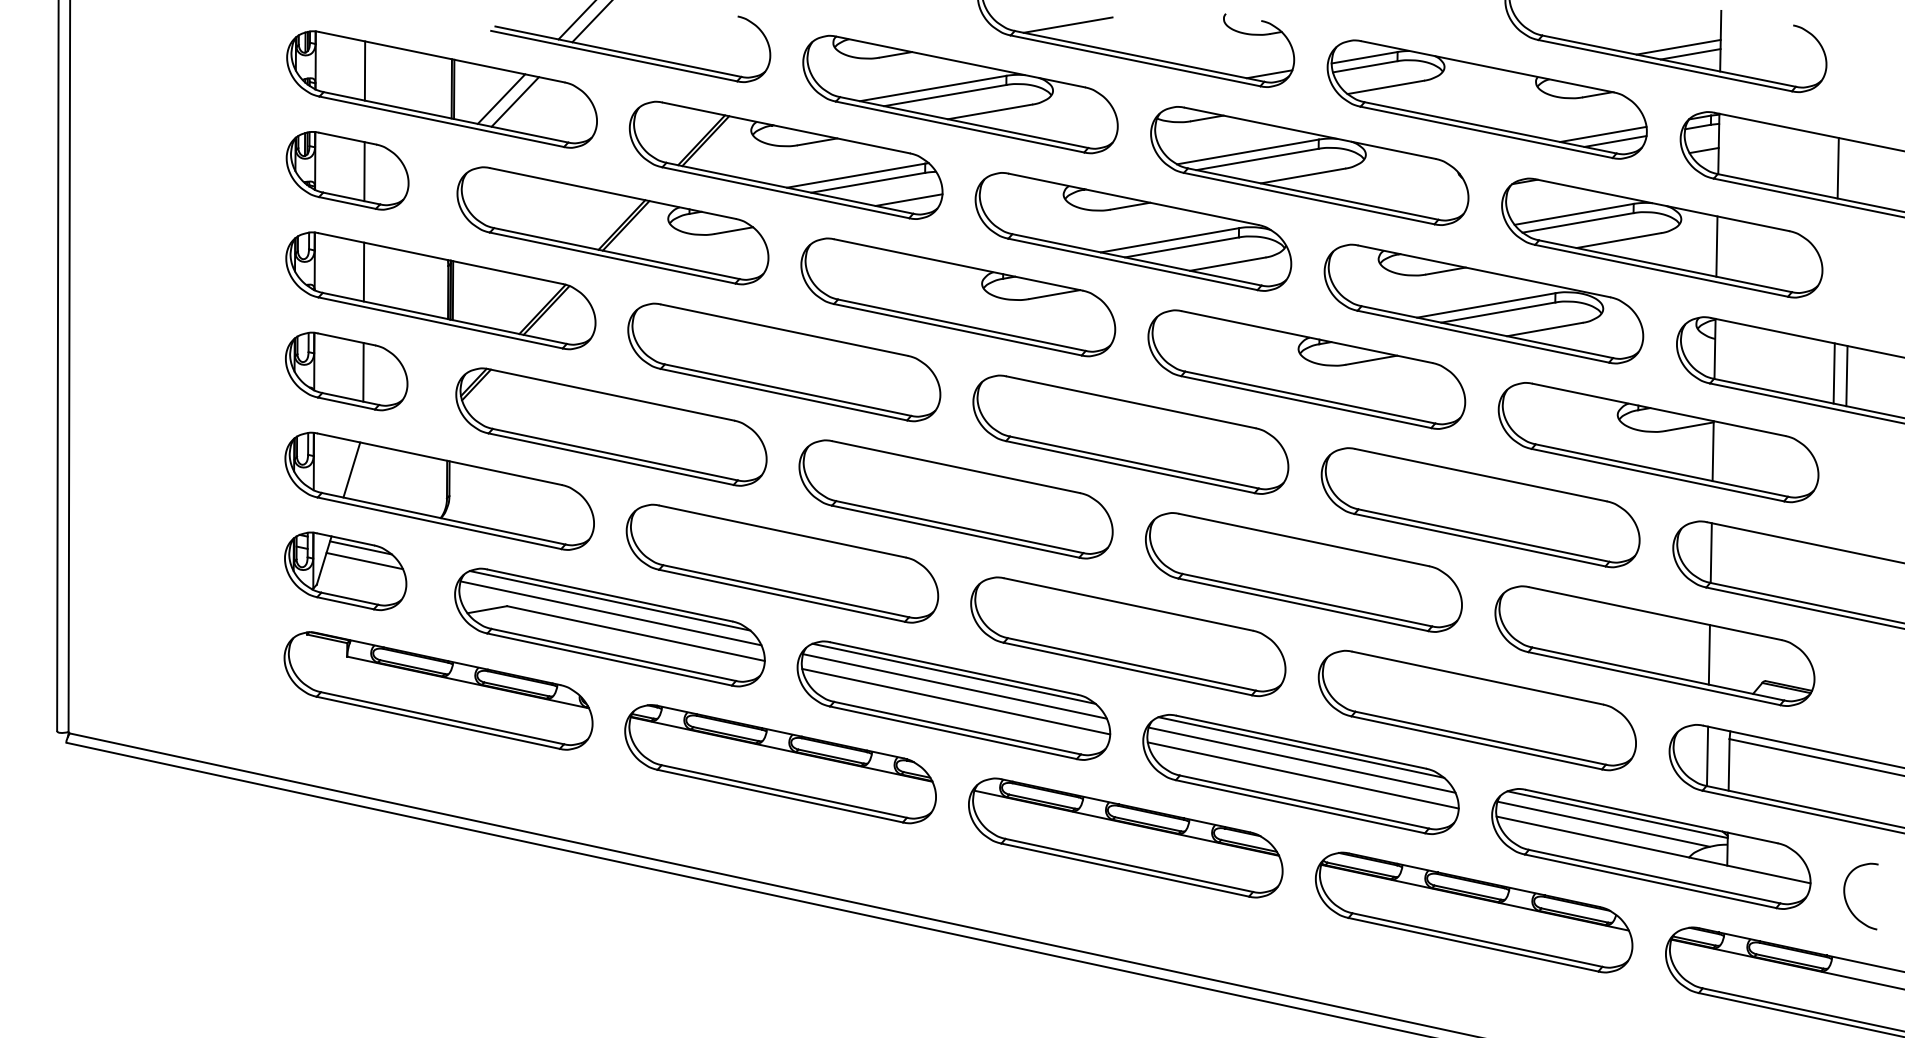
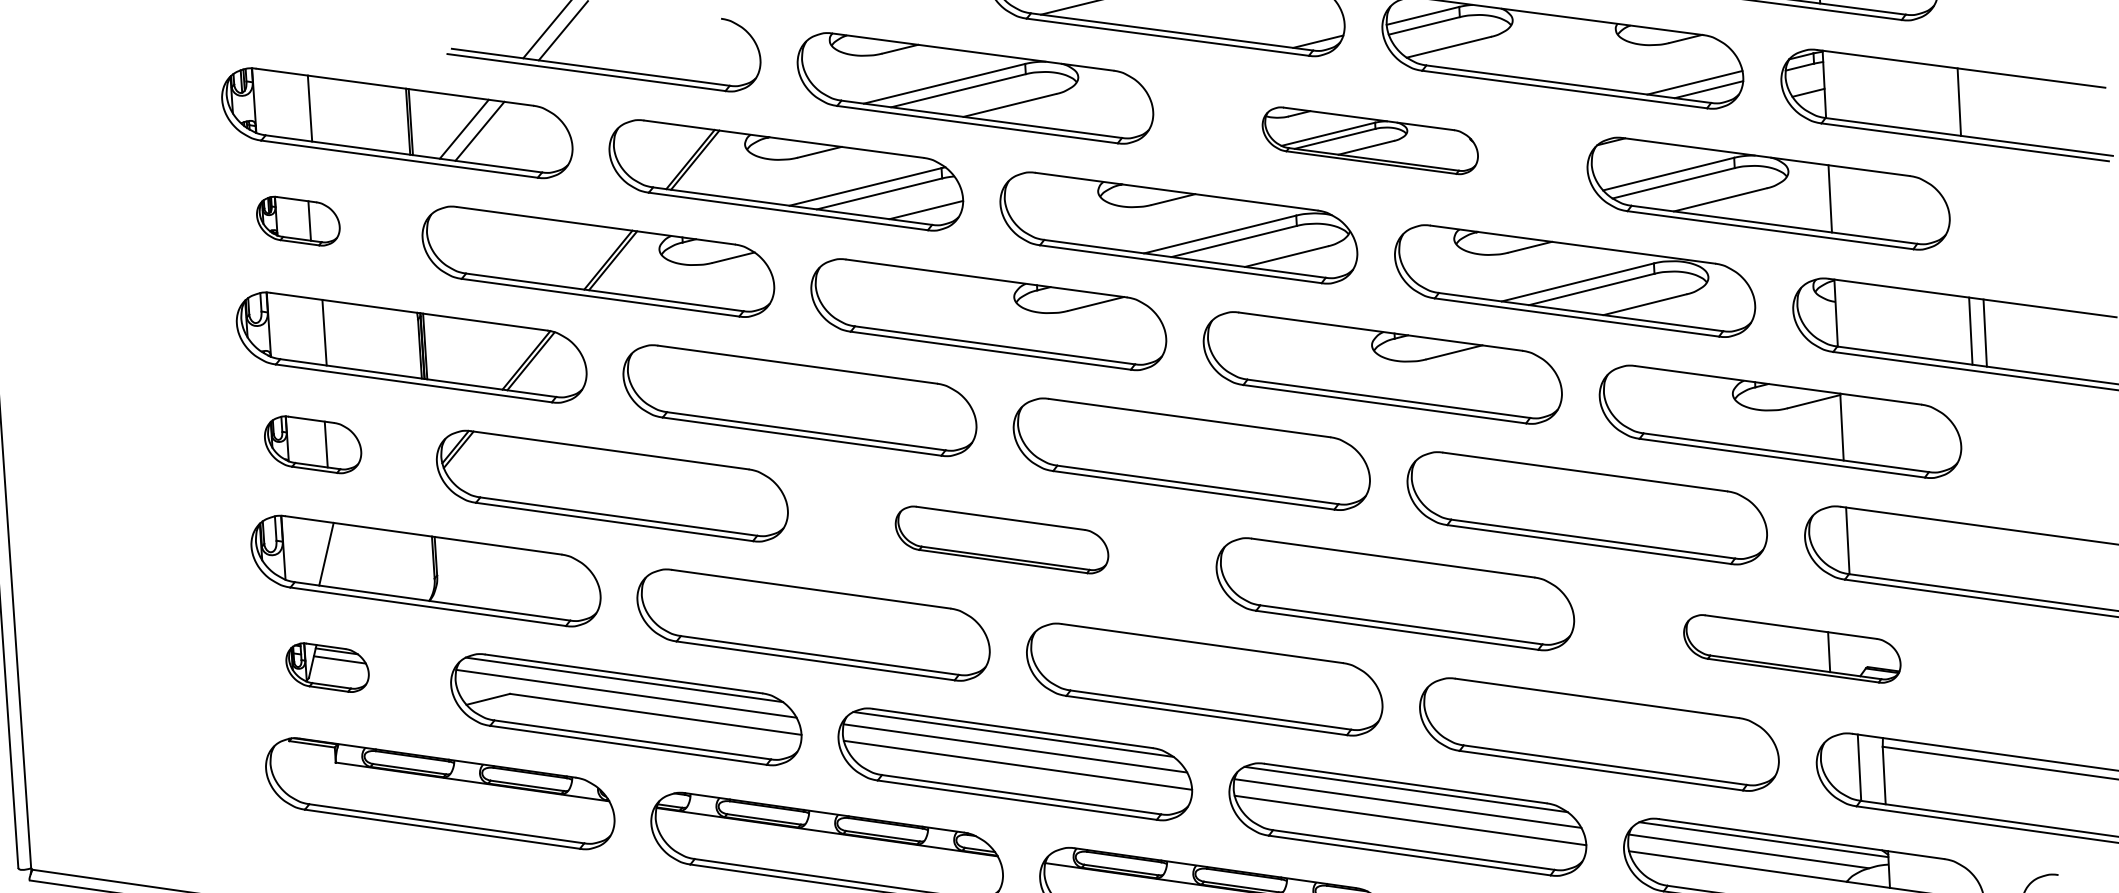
part: (1309, 165) -> (1369, 140), size x0.6
part: (347, 170) -> (298, 220), size x0.6
part: (346, 371) -> (312, 444), size x0.7
part: (955, 499) -> (1001, 540), size x0.6
part: (345, 571) -> (327, 667), size x0.6
part: (1654, 645) -> (1791, 648), size x0.6

